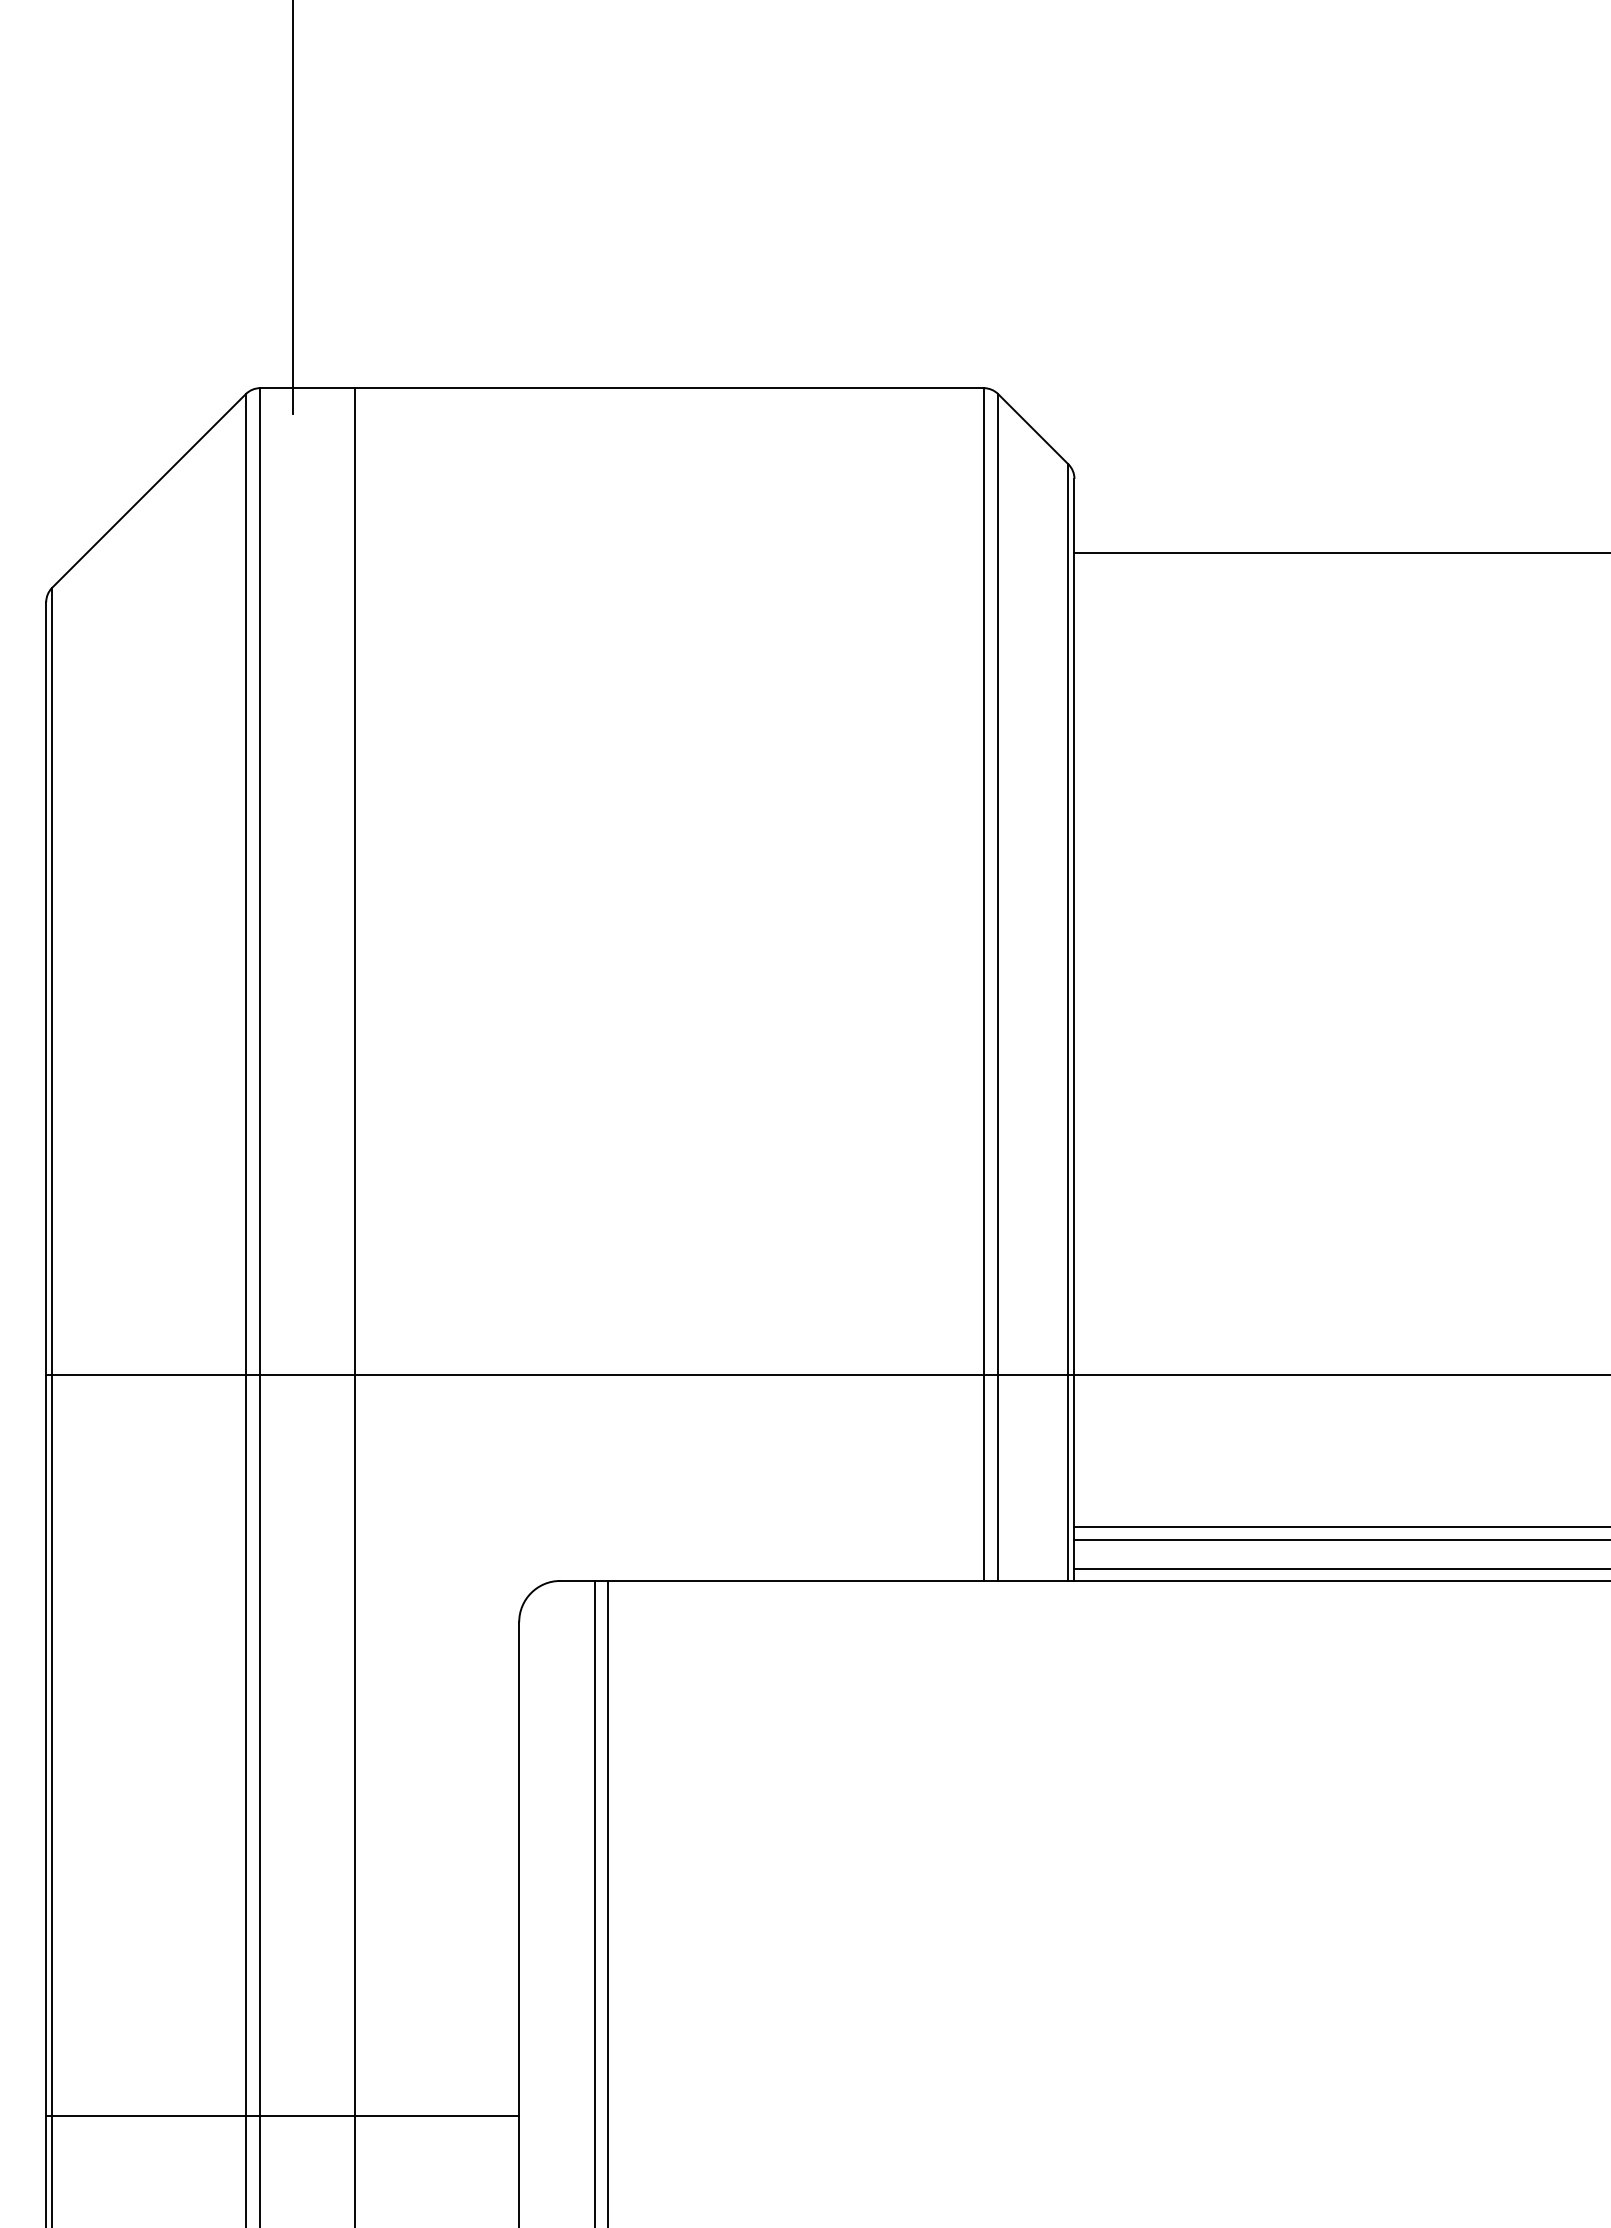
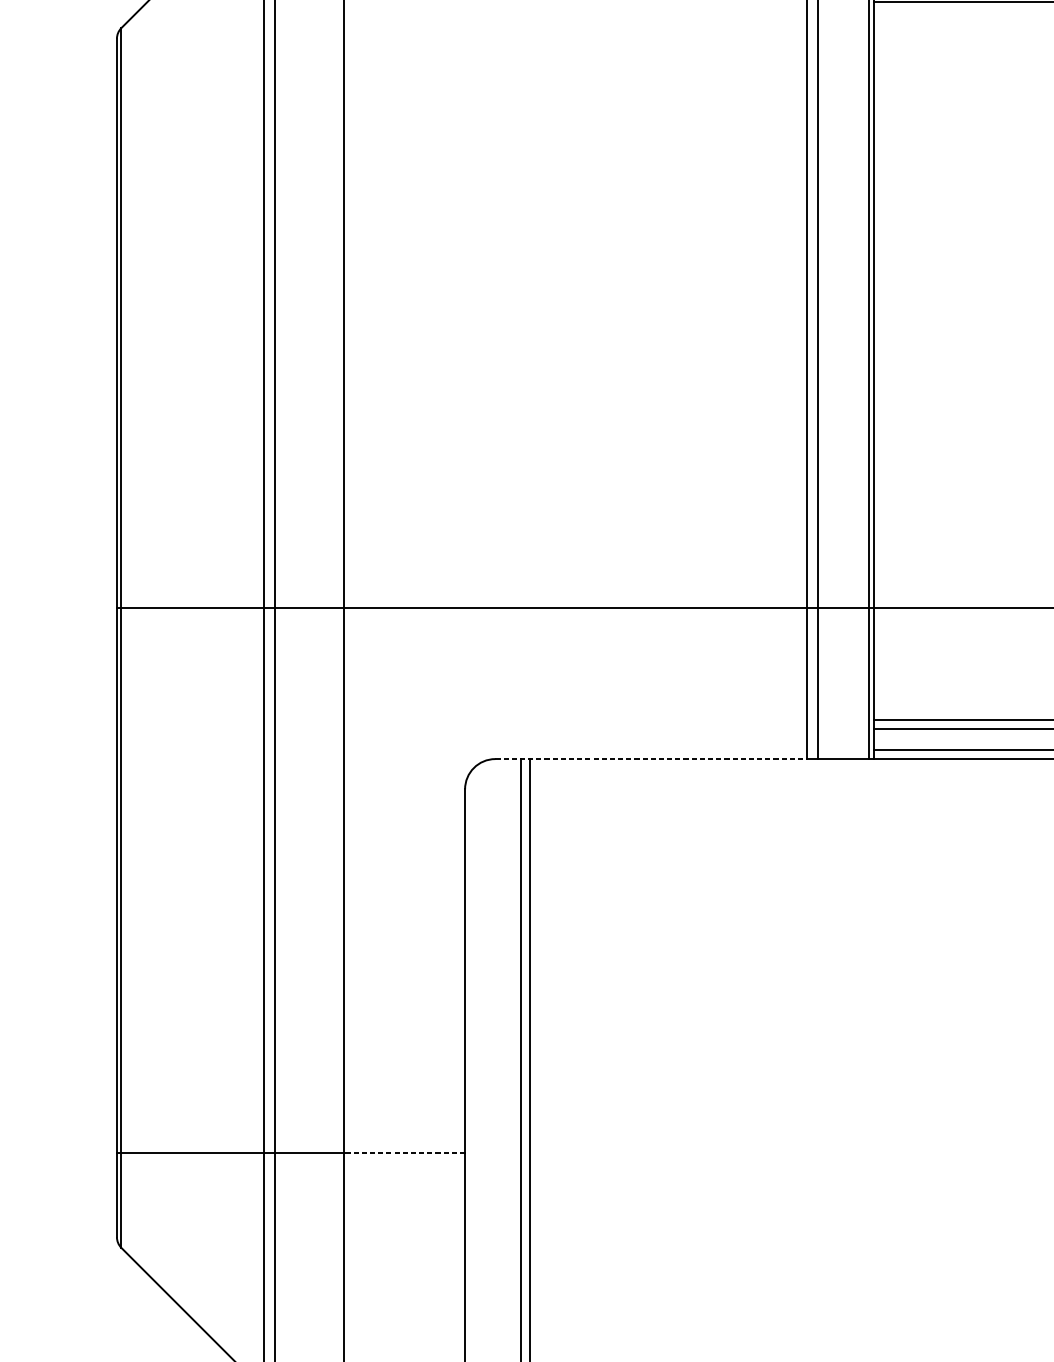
line: (772, 1580) -> (651, 758), solid -> dashed
line: (436, 2115) -> (404, 1152), solid -> dashed

